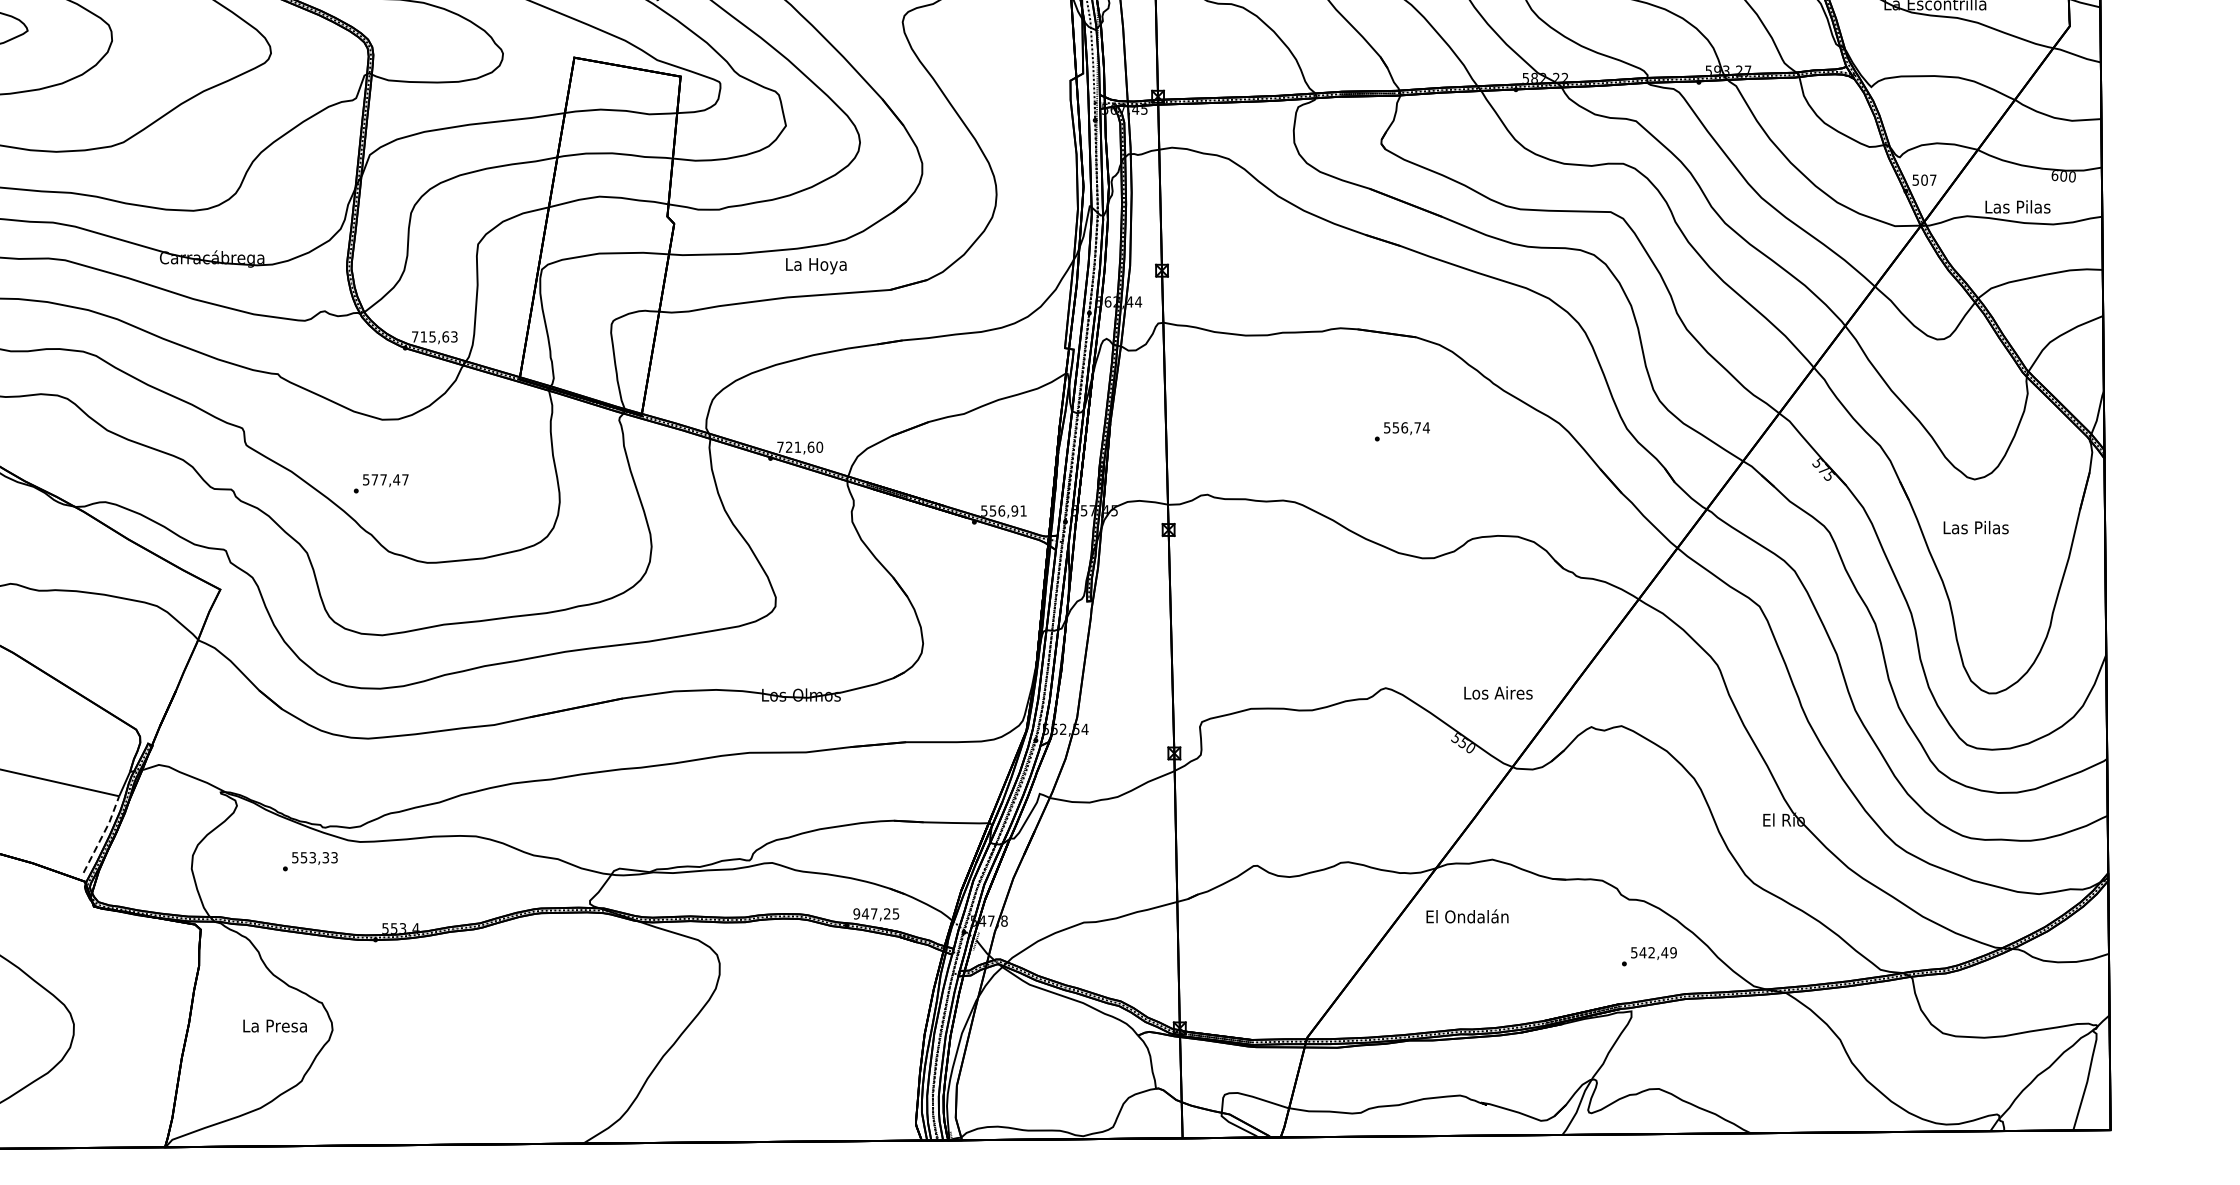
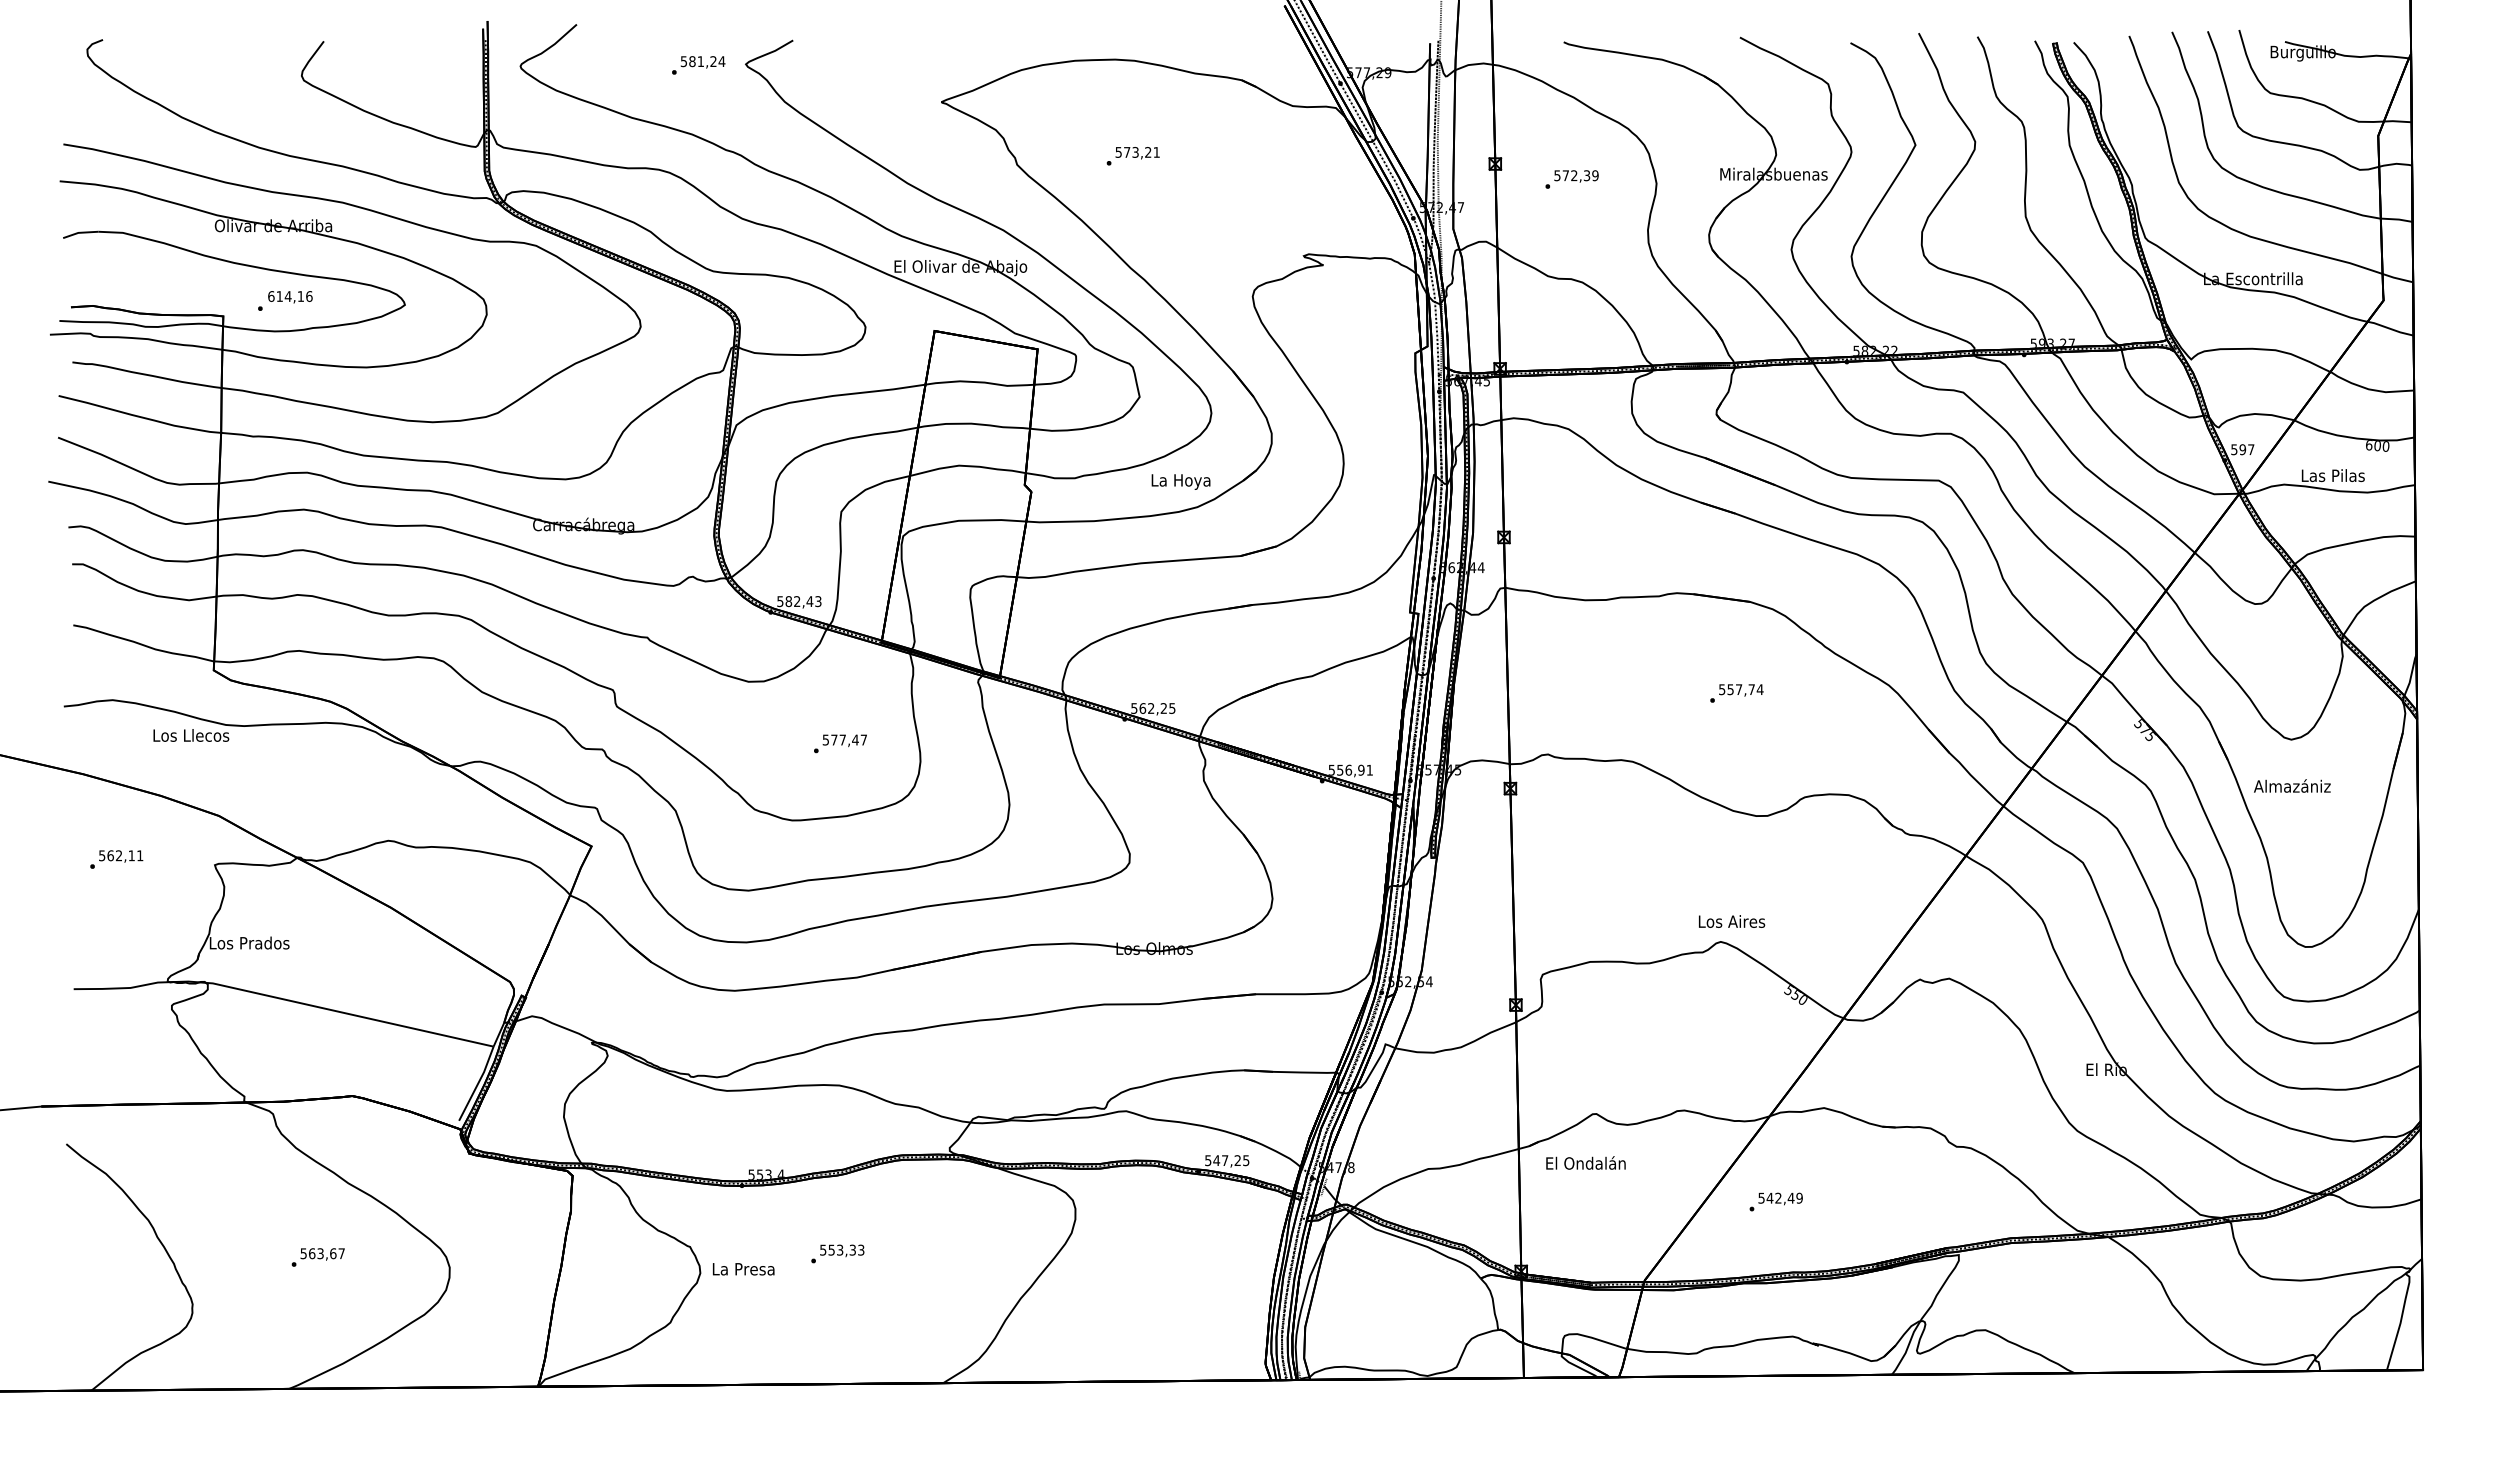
text: (1924, 179) -> (2242, 449), 507 -> 597
text: (815, 265) -> (1180, 481), moved
text: (430, 336) -> (795, 601), 715,63 -> 582,43
text: (1404, 427) -> (1738, 689), 556,74 -> 557,74
text: (800, 447) -> (1153, 708), 721,60 -> 562,25
text: (381, 483) -> (840, 743), moved
text: (1975, 526) -> (2292, 785), Las Pilas -> Almazániz
text: (1499, 692) -> (1732, 921), moved
line: (103, 834) -> (478, 1083), dashed -> solid
text: (310, 861) -> (837, 1253), moved
text: (857, 913) -> (1208, 1160), 947,25 -> 547,25
text: (1467, 915) -> (1585, 1162), moved
text: (1648, 956) -> (1775, 1201), moved
text: (274, 1026) -> (743, 1269), moved

